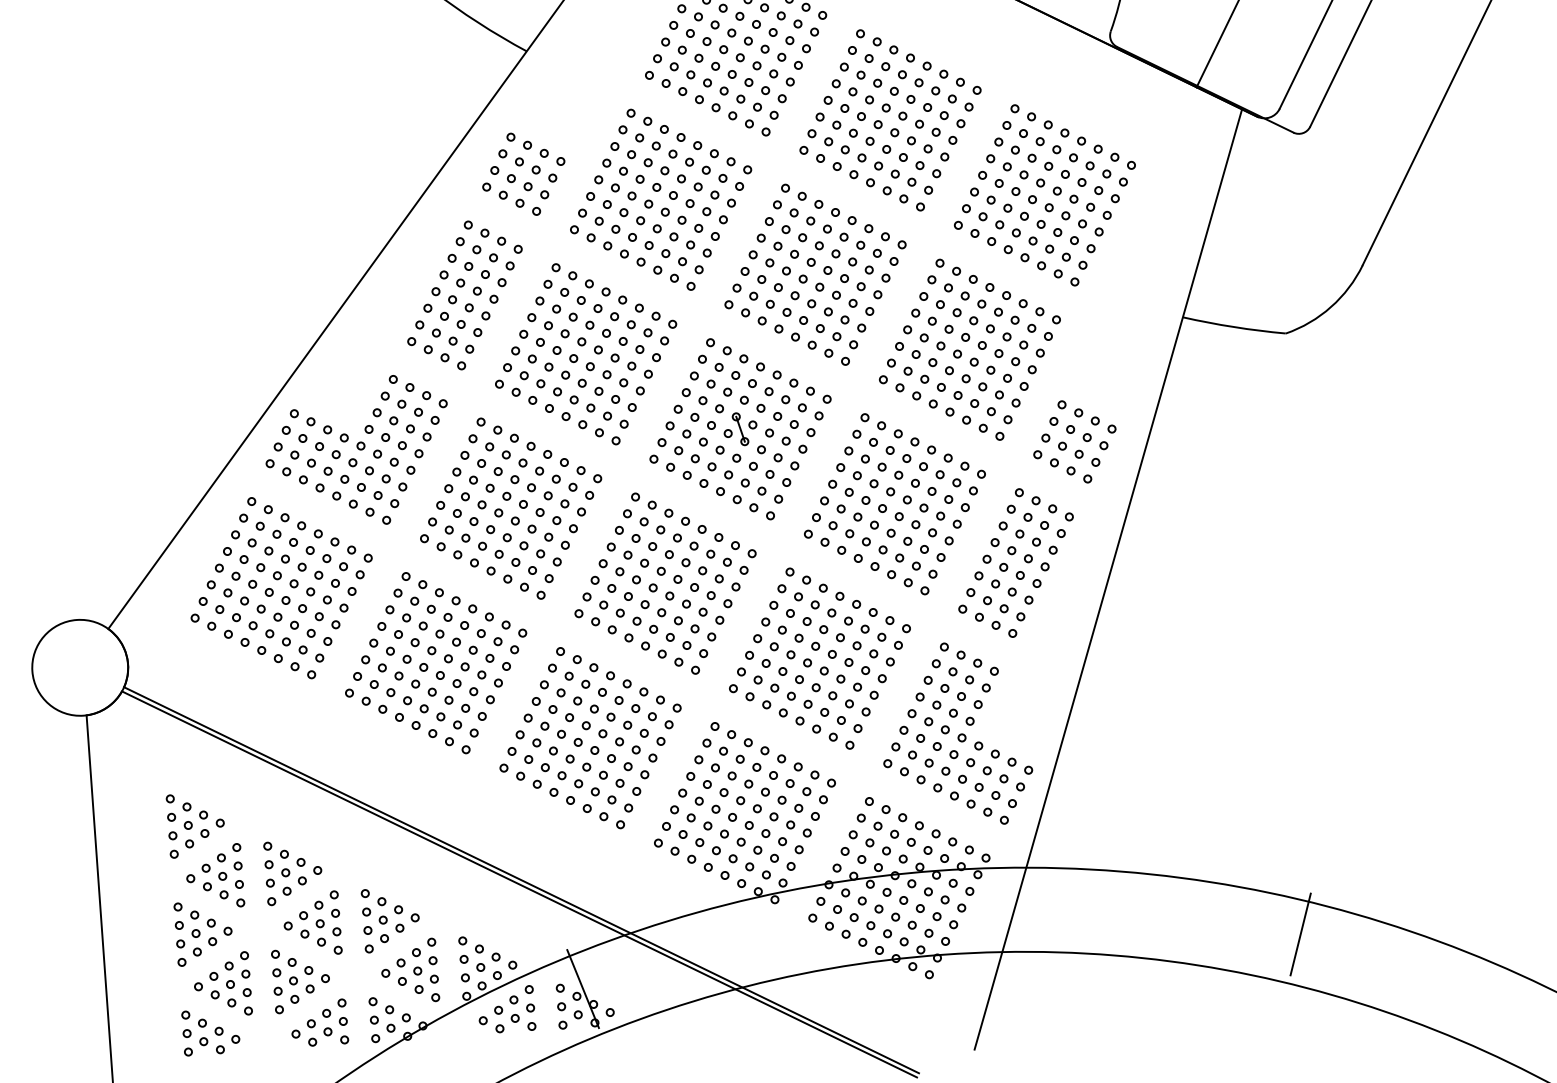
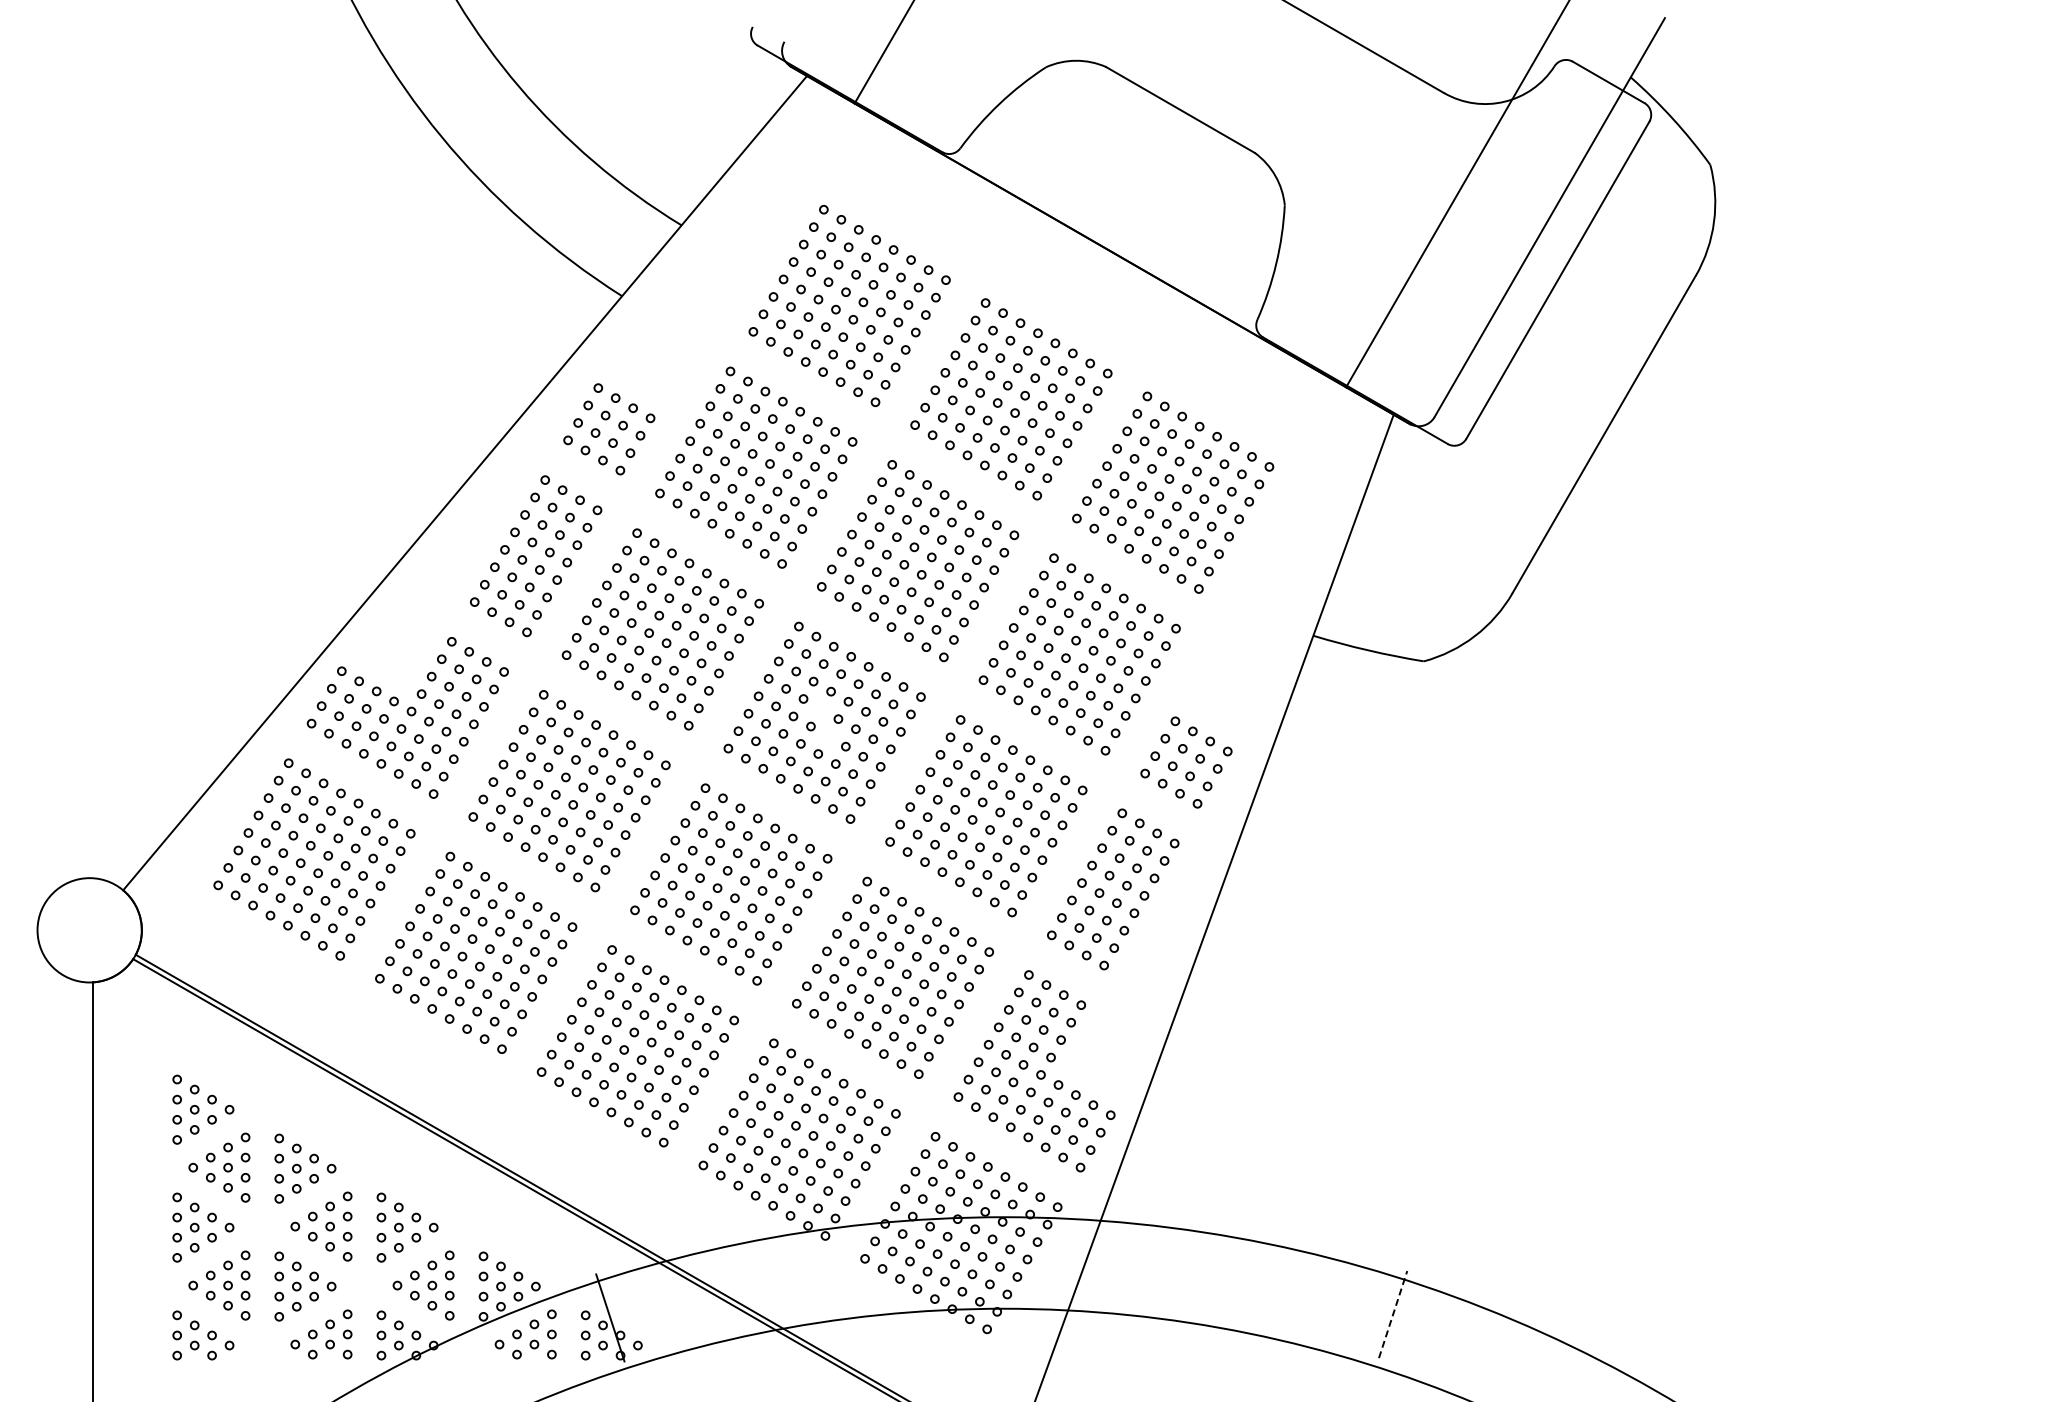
part: (740, 428) -> (824, 722), removed
line: (1301, 934) -> (1393, 1314), solid -> dashed

